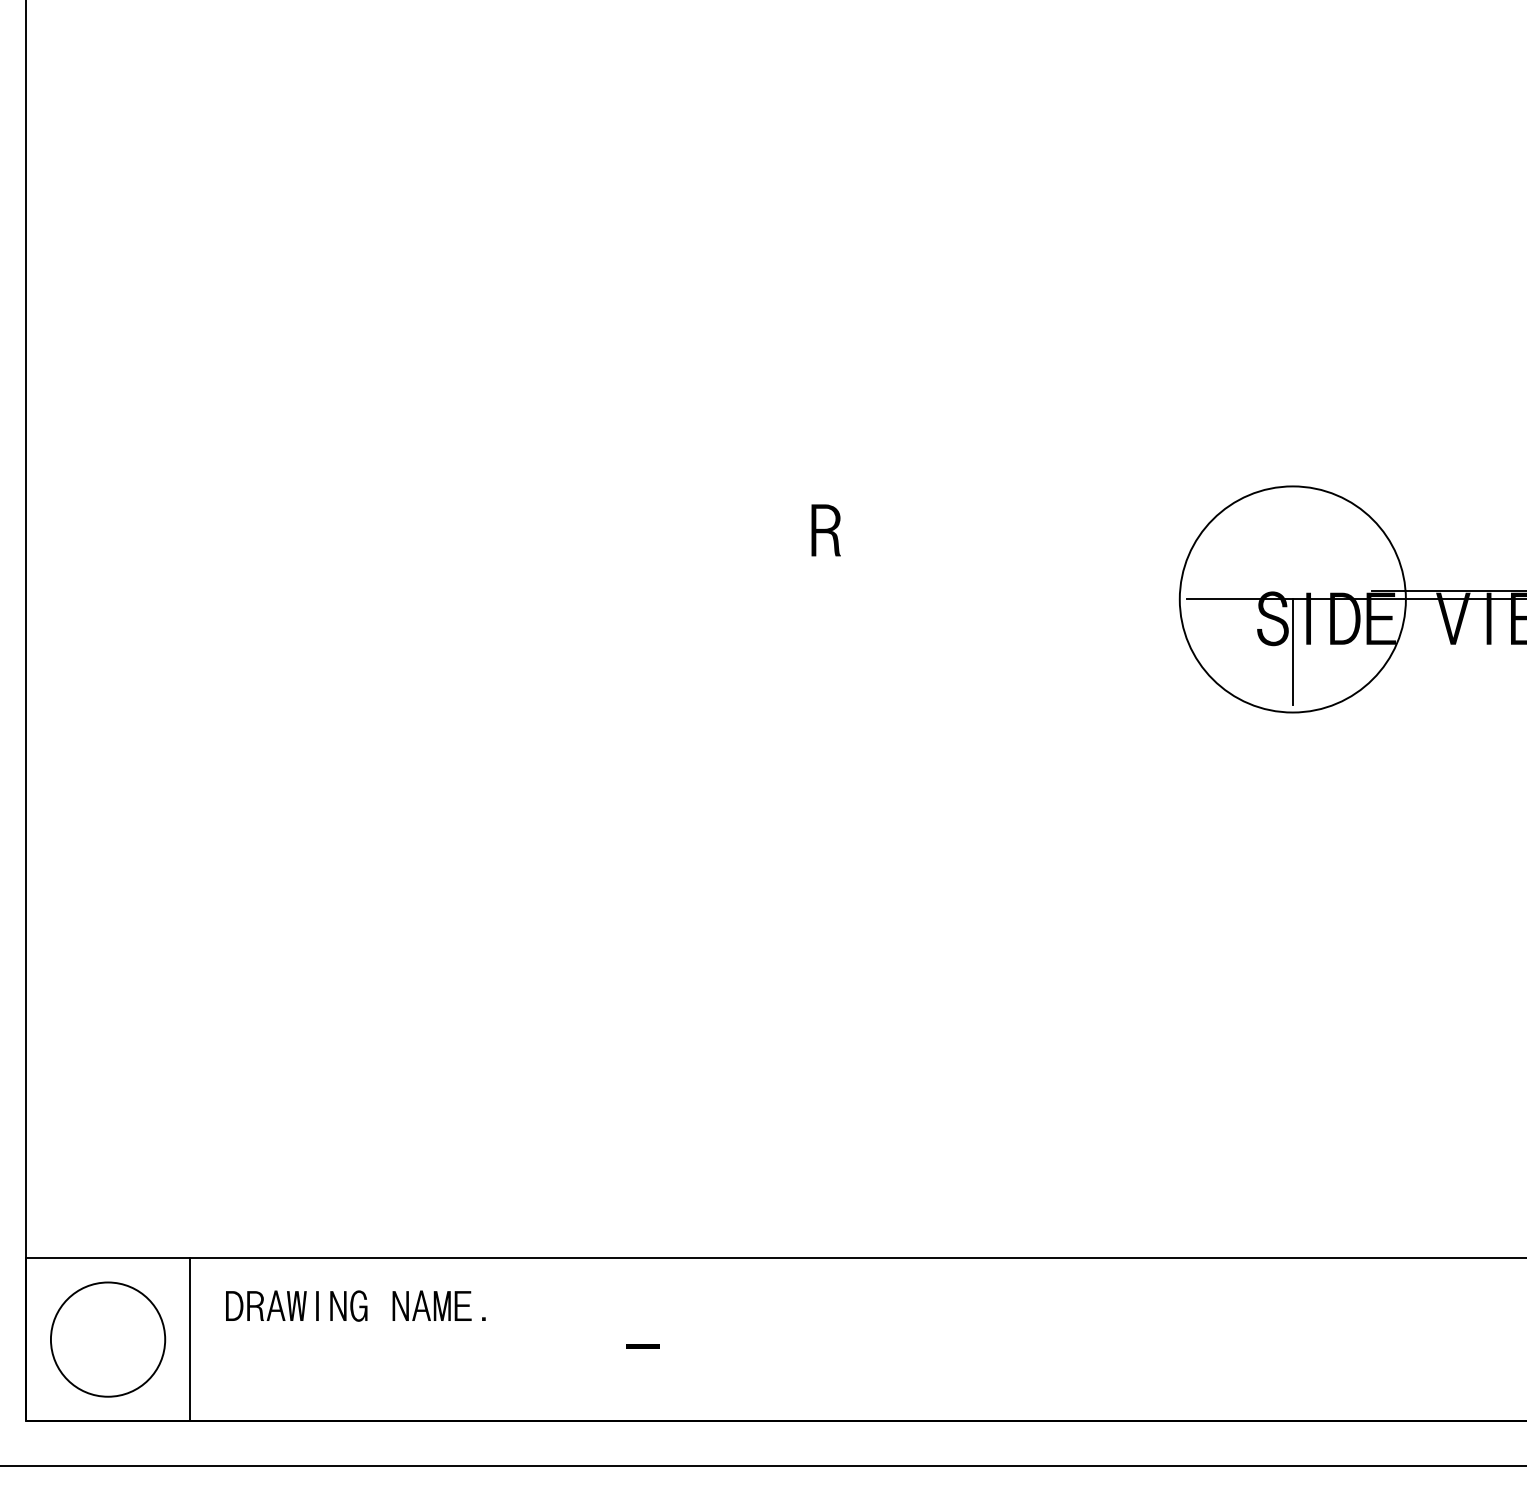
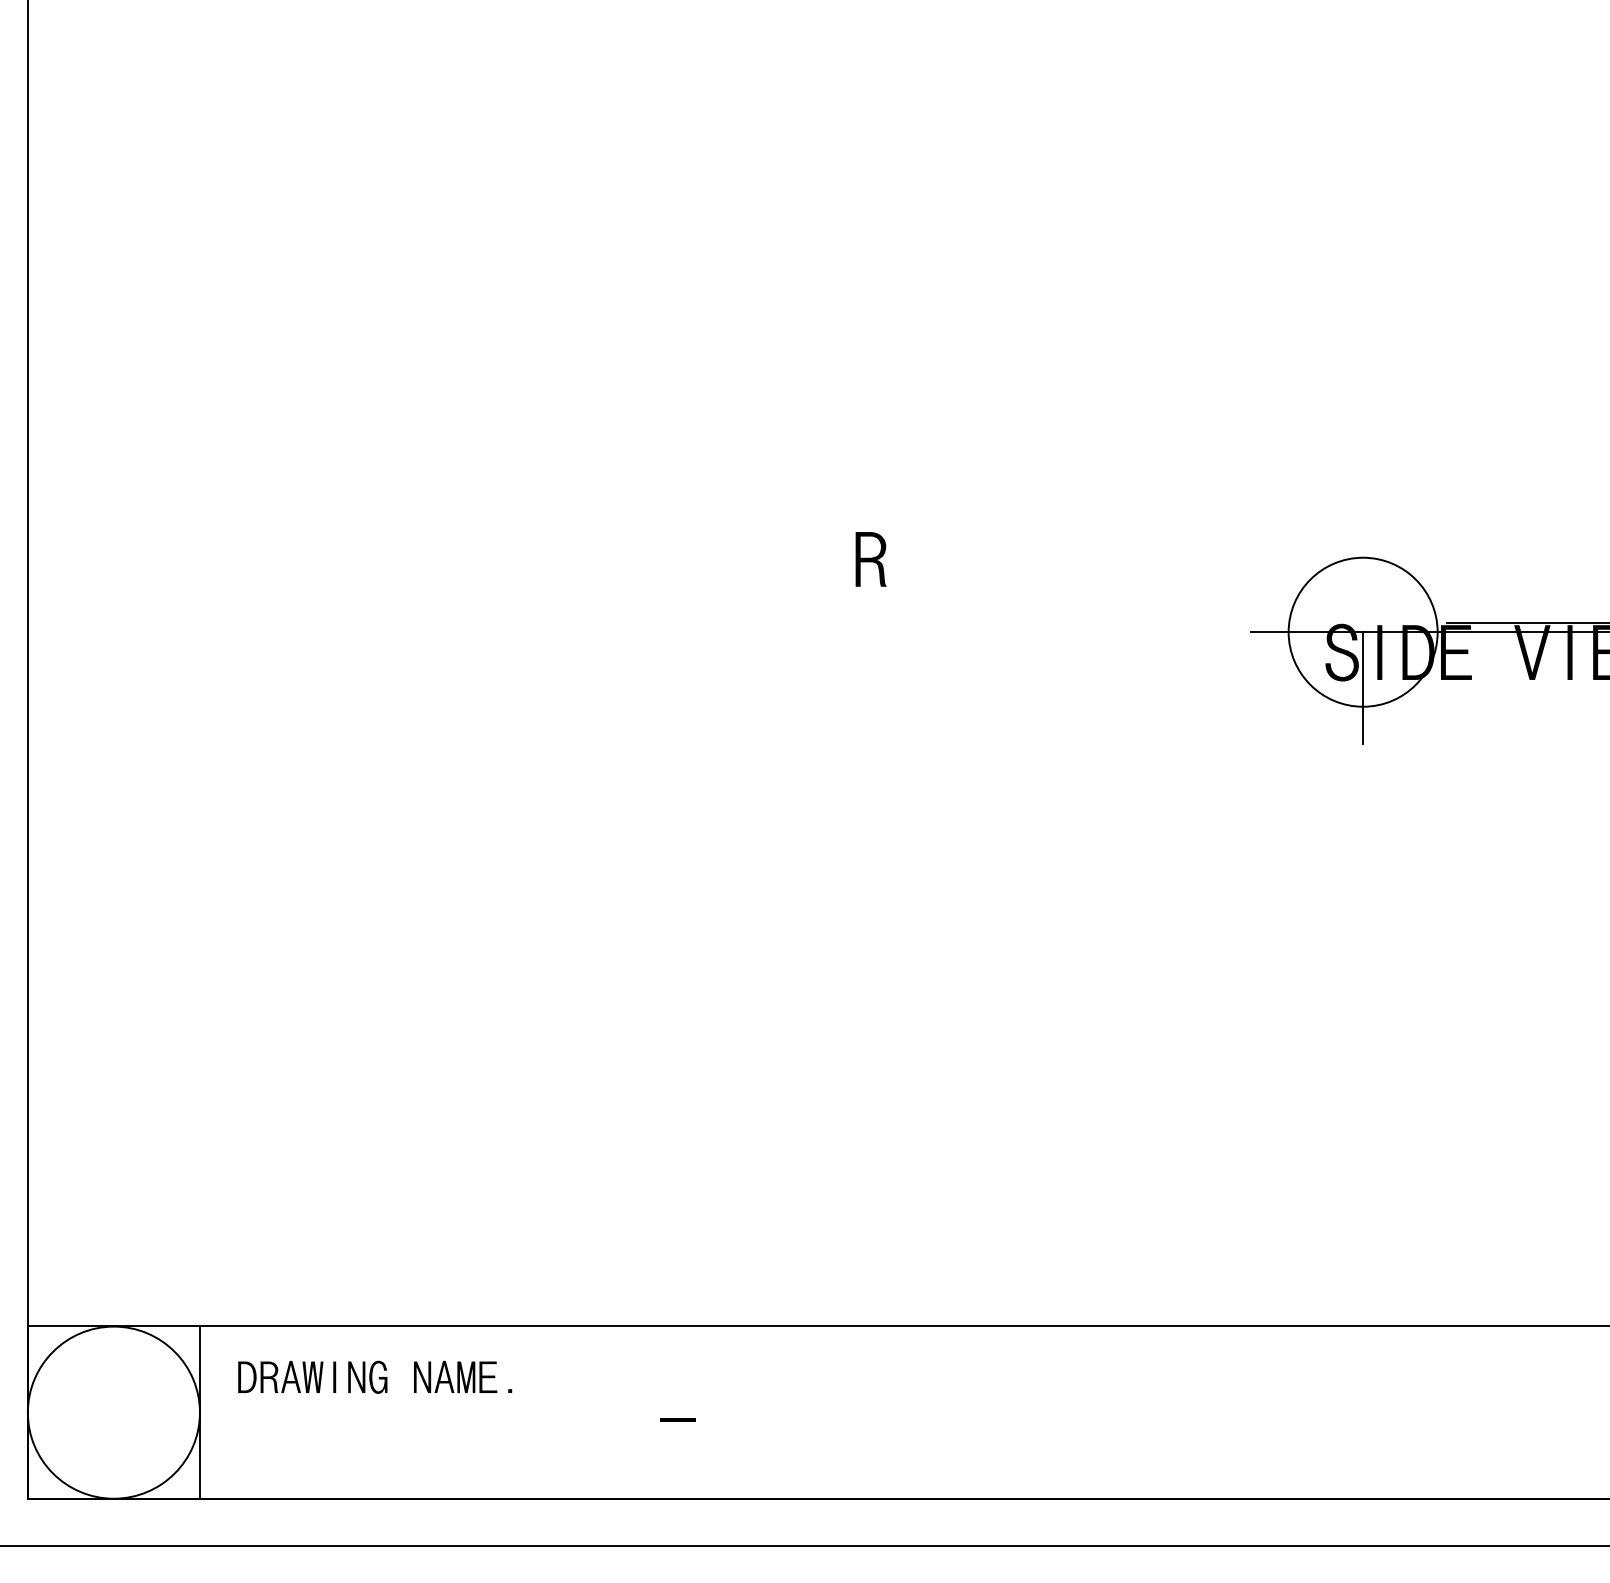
circle: (1292, 598) -> (1362, 631), size x0.62
circle: (107, 1339) -> (113, 1412), size x1.43

